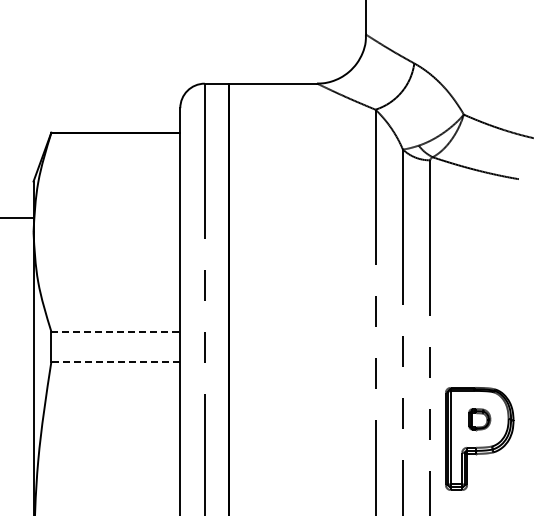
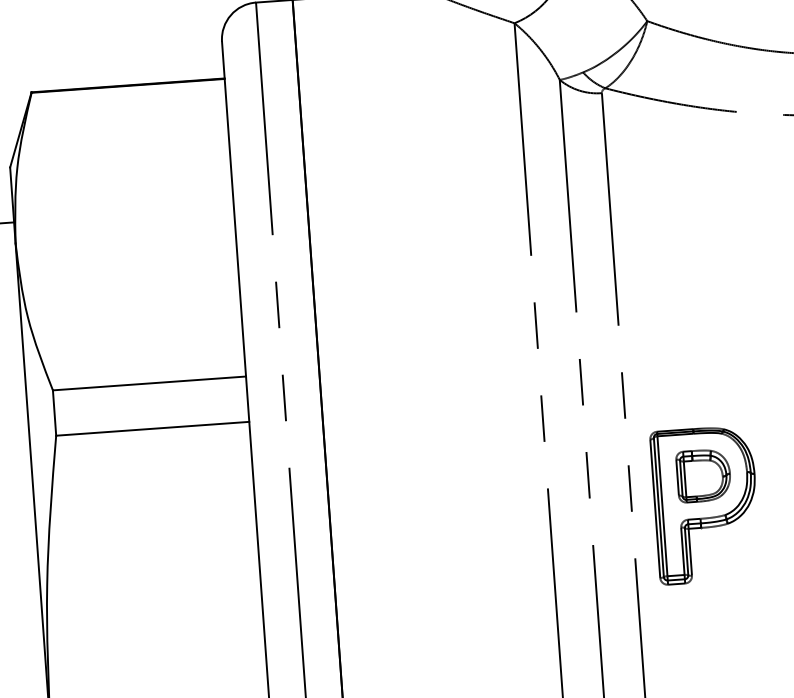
line: (116, 331) -> (150, 383), dashed -> solid
line: (115, 361) -> (152, 428), dashed -> solid
part: (479, 419) -> (703, 475), size x1.67

